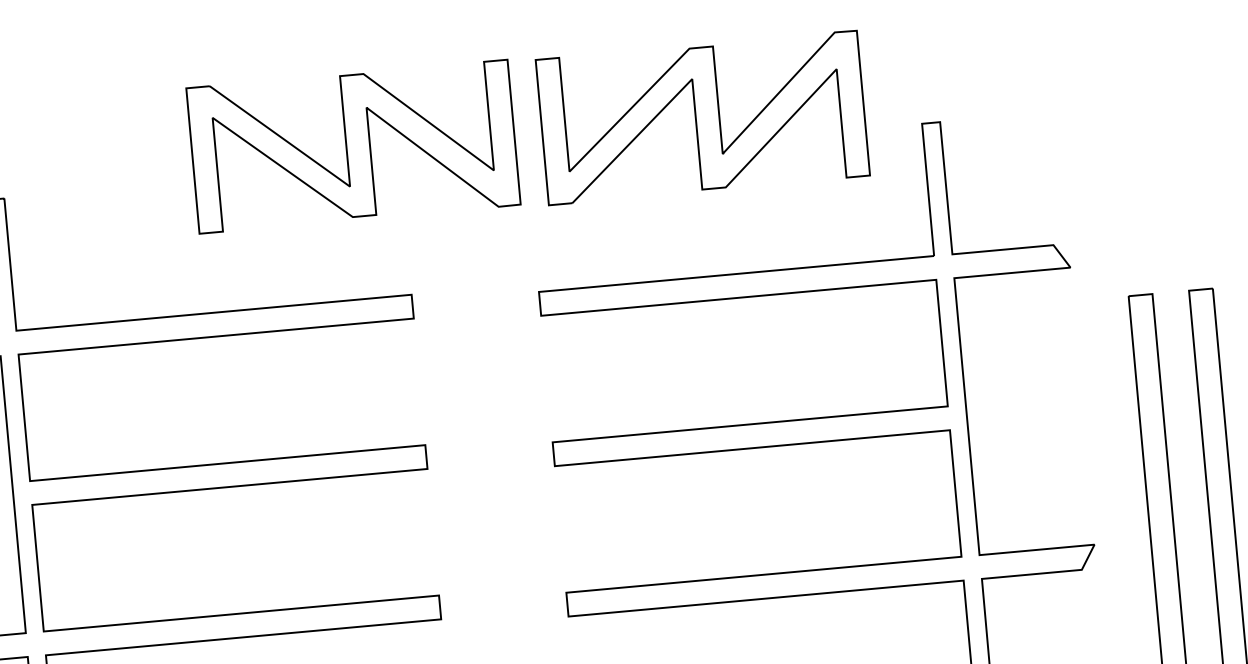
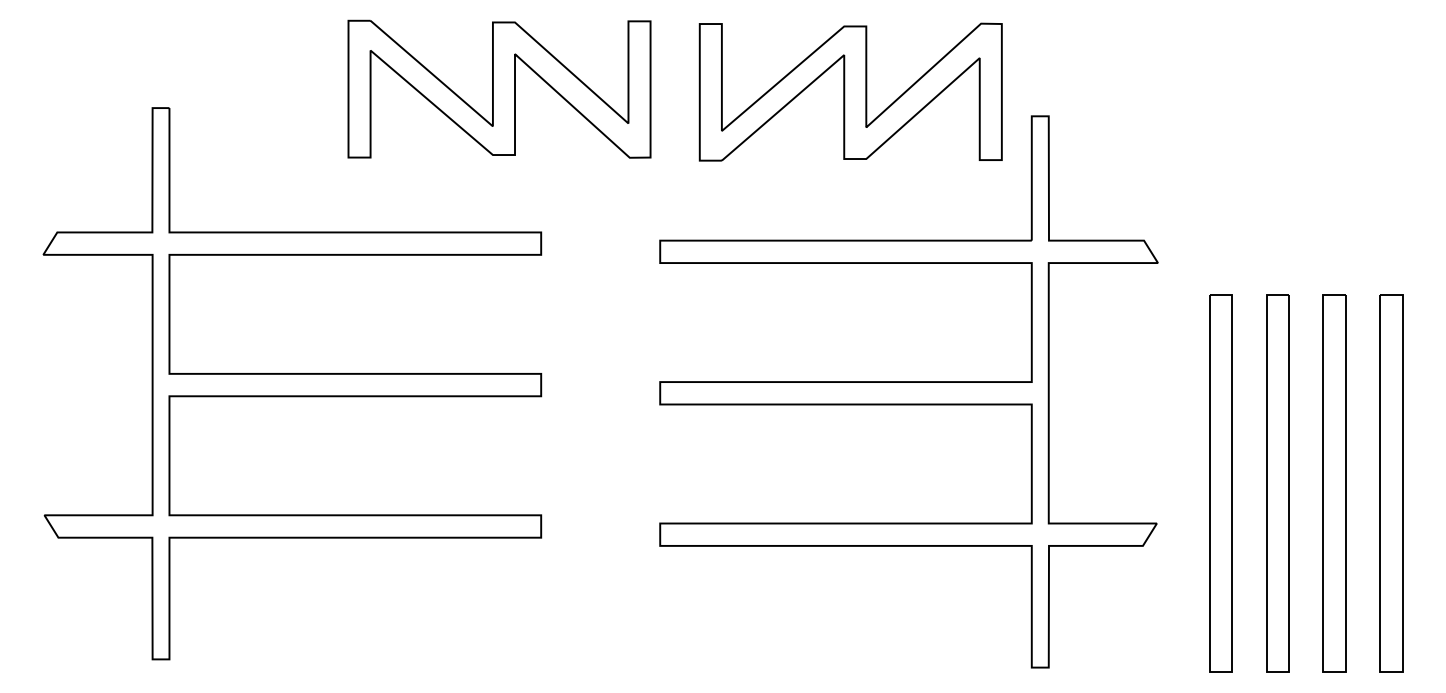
part: (702, 117) -> (850, 91), moved

